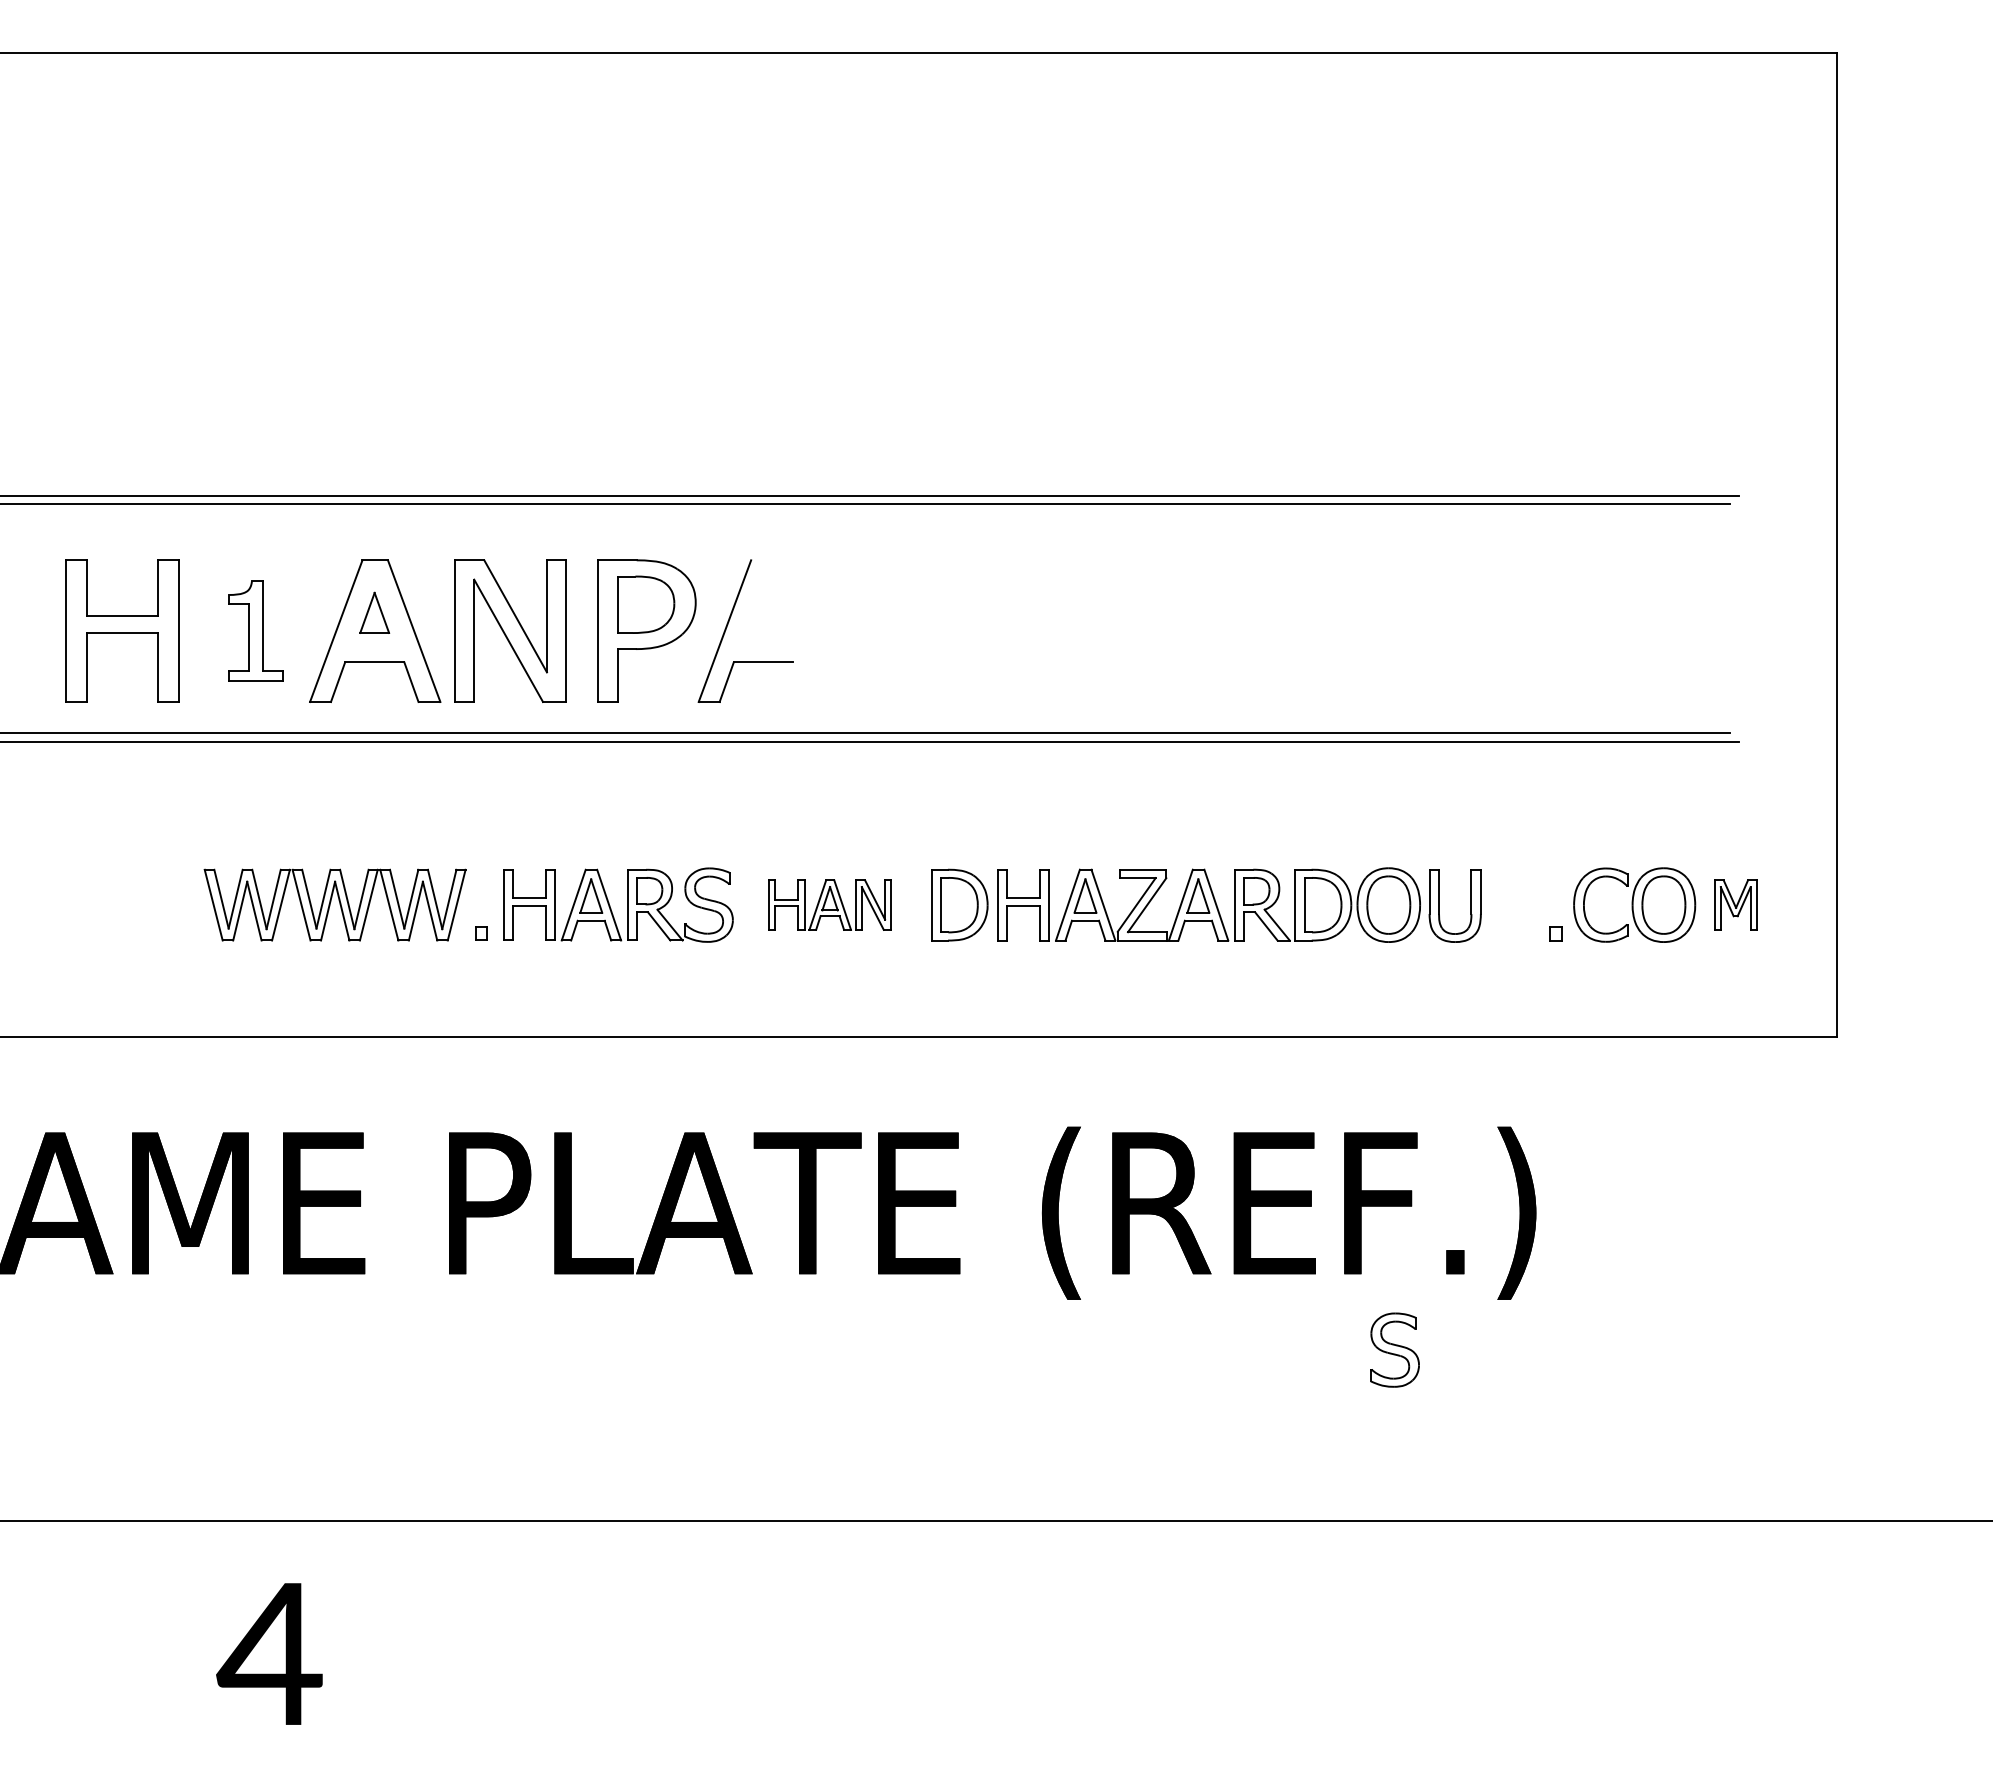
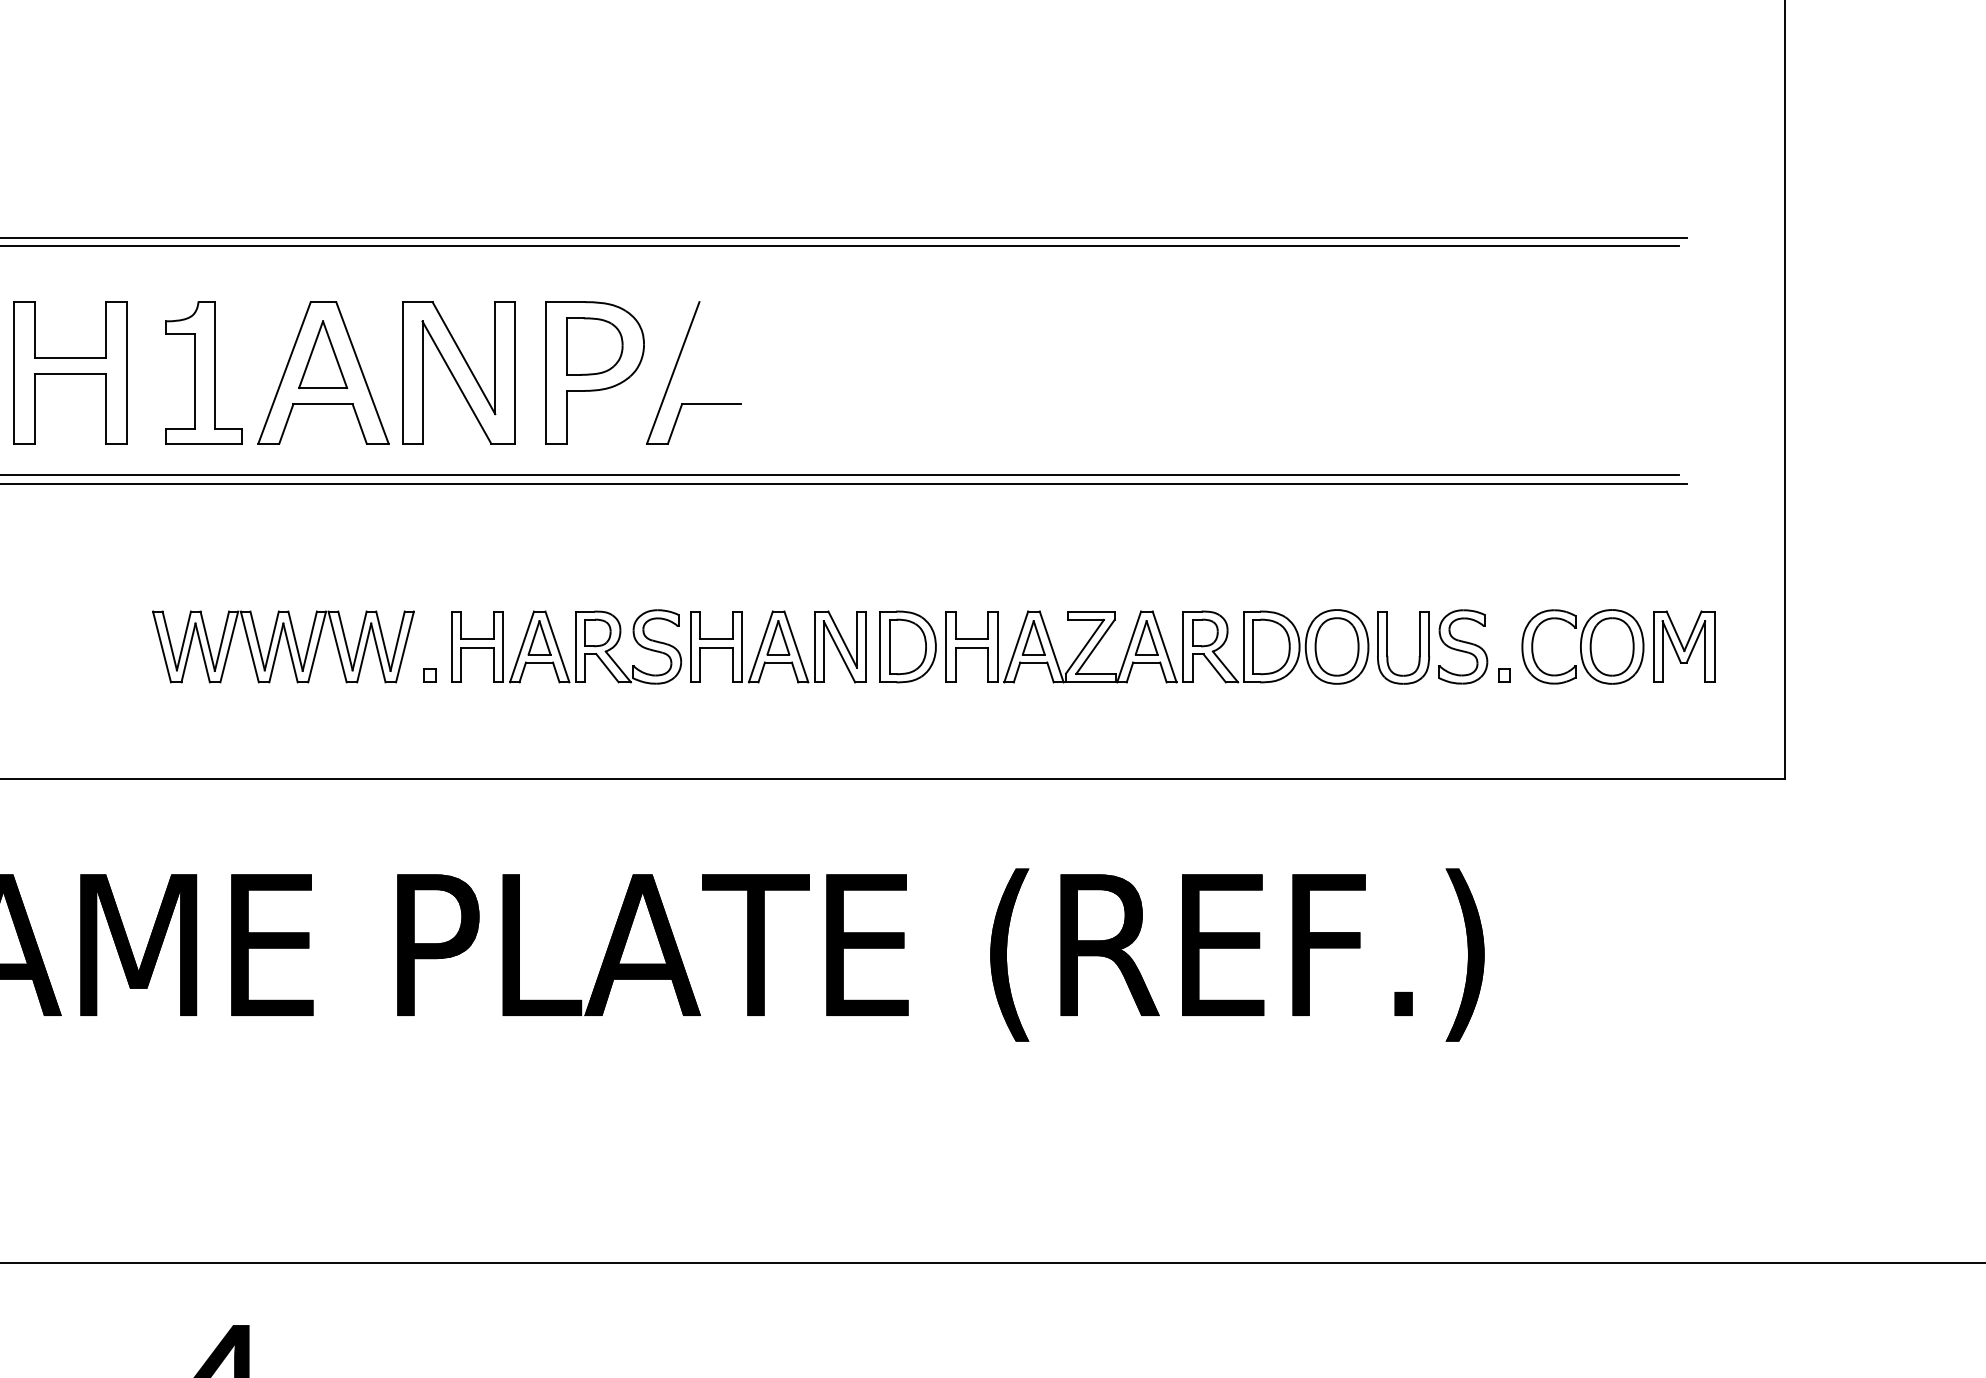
part: (374, 612) -> (322, 354), size x1.67
part: (255, 630) -> (203, 372), size x1.43
part: (829, 904) -> (777, 646), size x1.43
part: (1735, 904) -> (1683, 646), size x1.43
part: (1394, 1349) -> (1462, 646), moved

